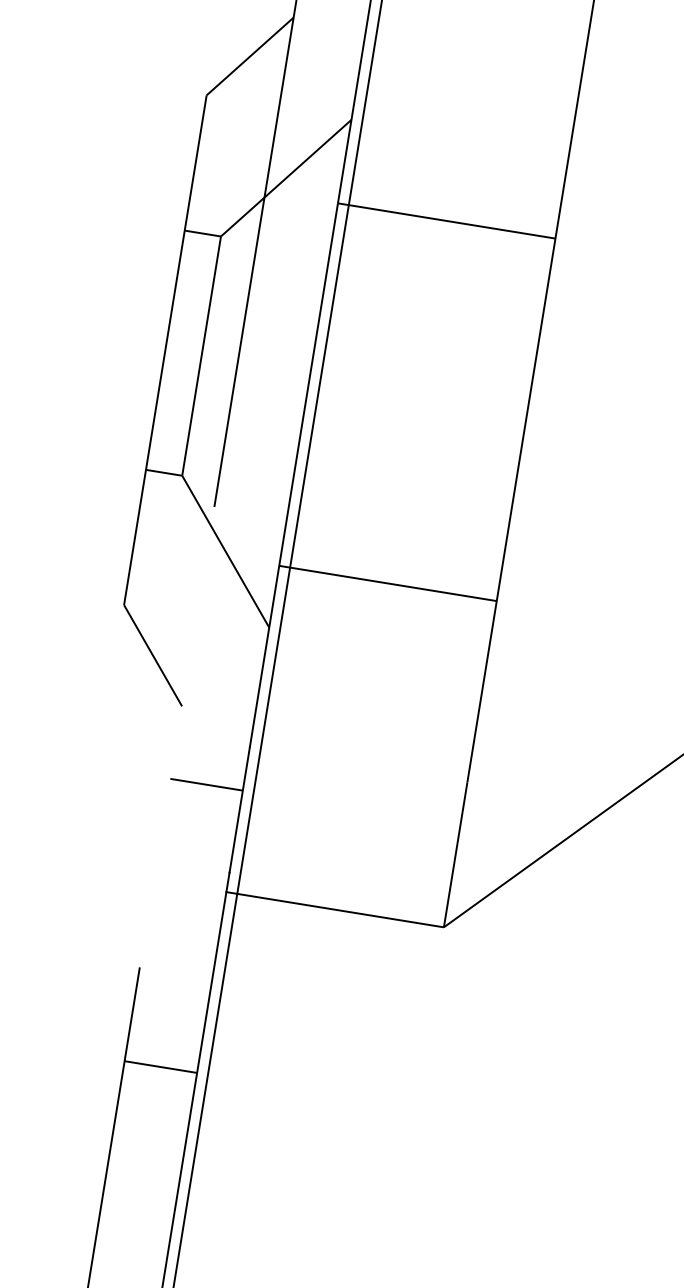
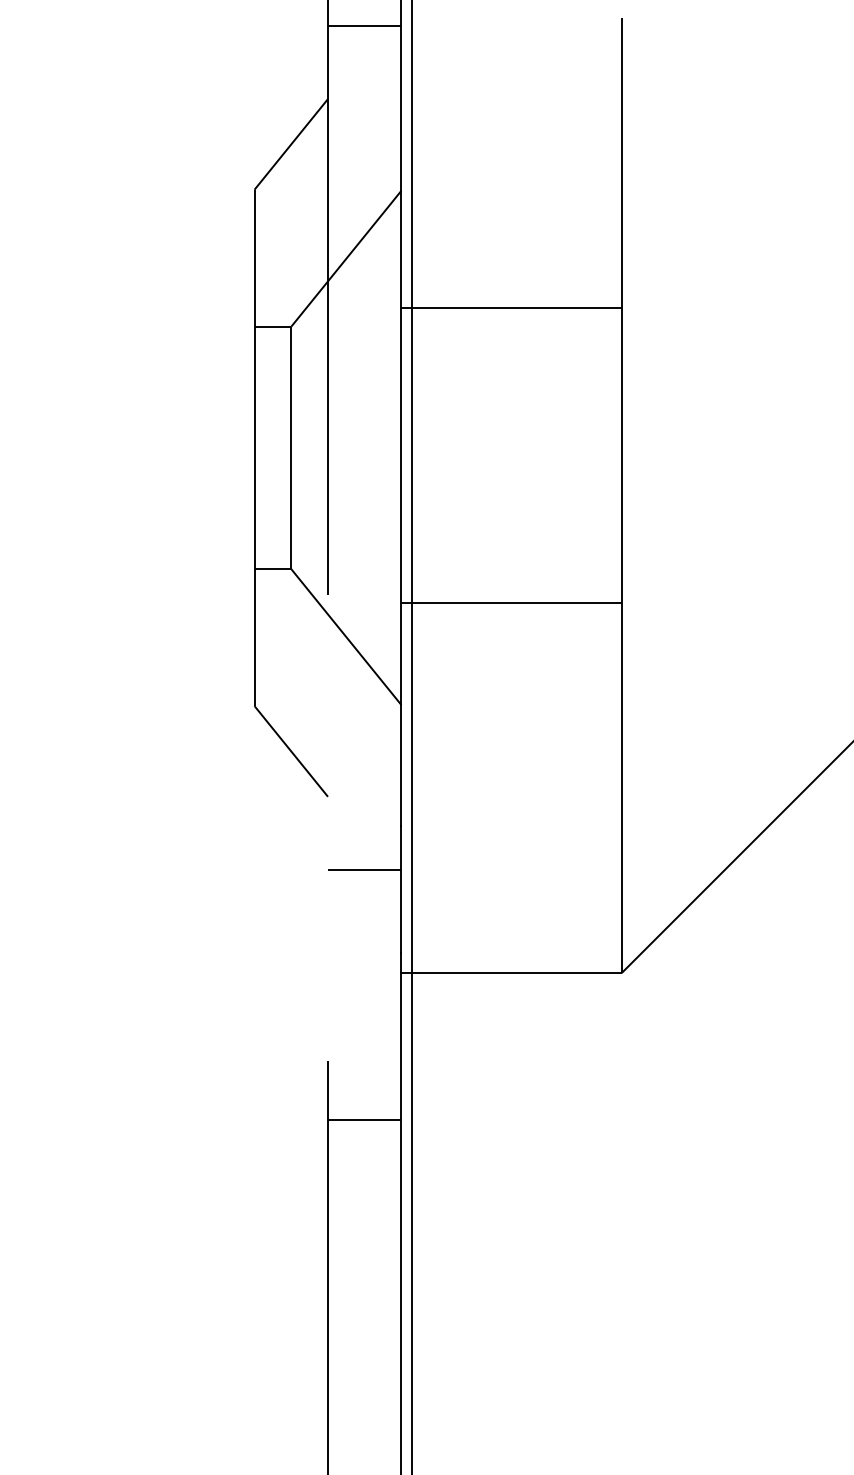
line: (446, 221) -> (511, 308), moved
line: (387, 583) -> (511, 602), moved
line: (160, 1067) -> (364, 1120), moved

